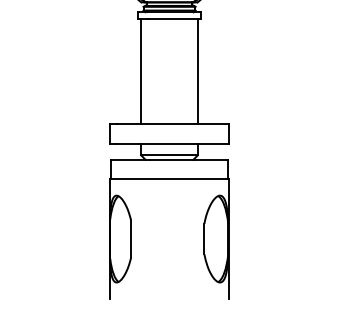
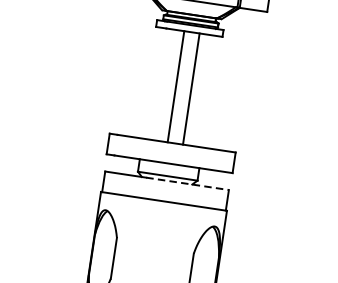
line: (141, 71) -> (191, 89), moved
line: (197, 71) -> (175, 86), moved
line: (189, 159) -> (188, 183), solid -> dashed

